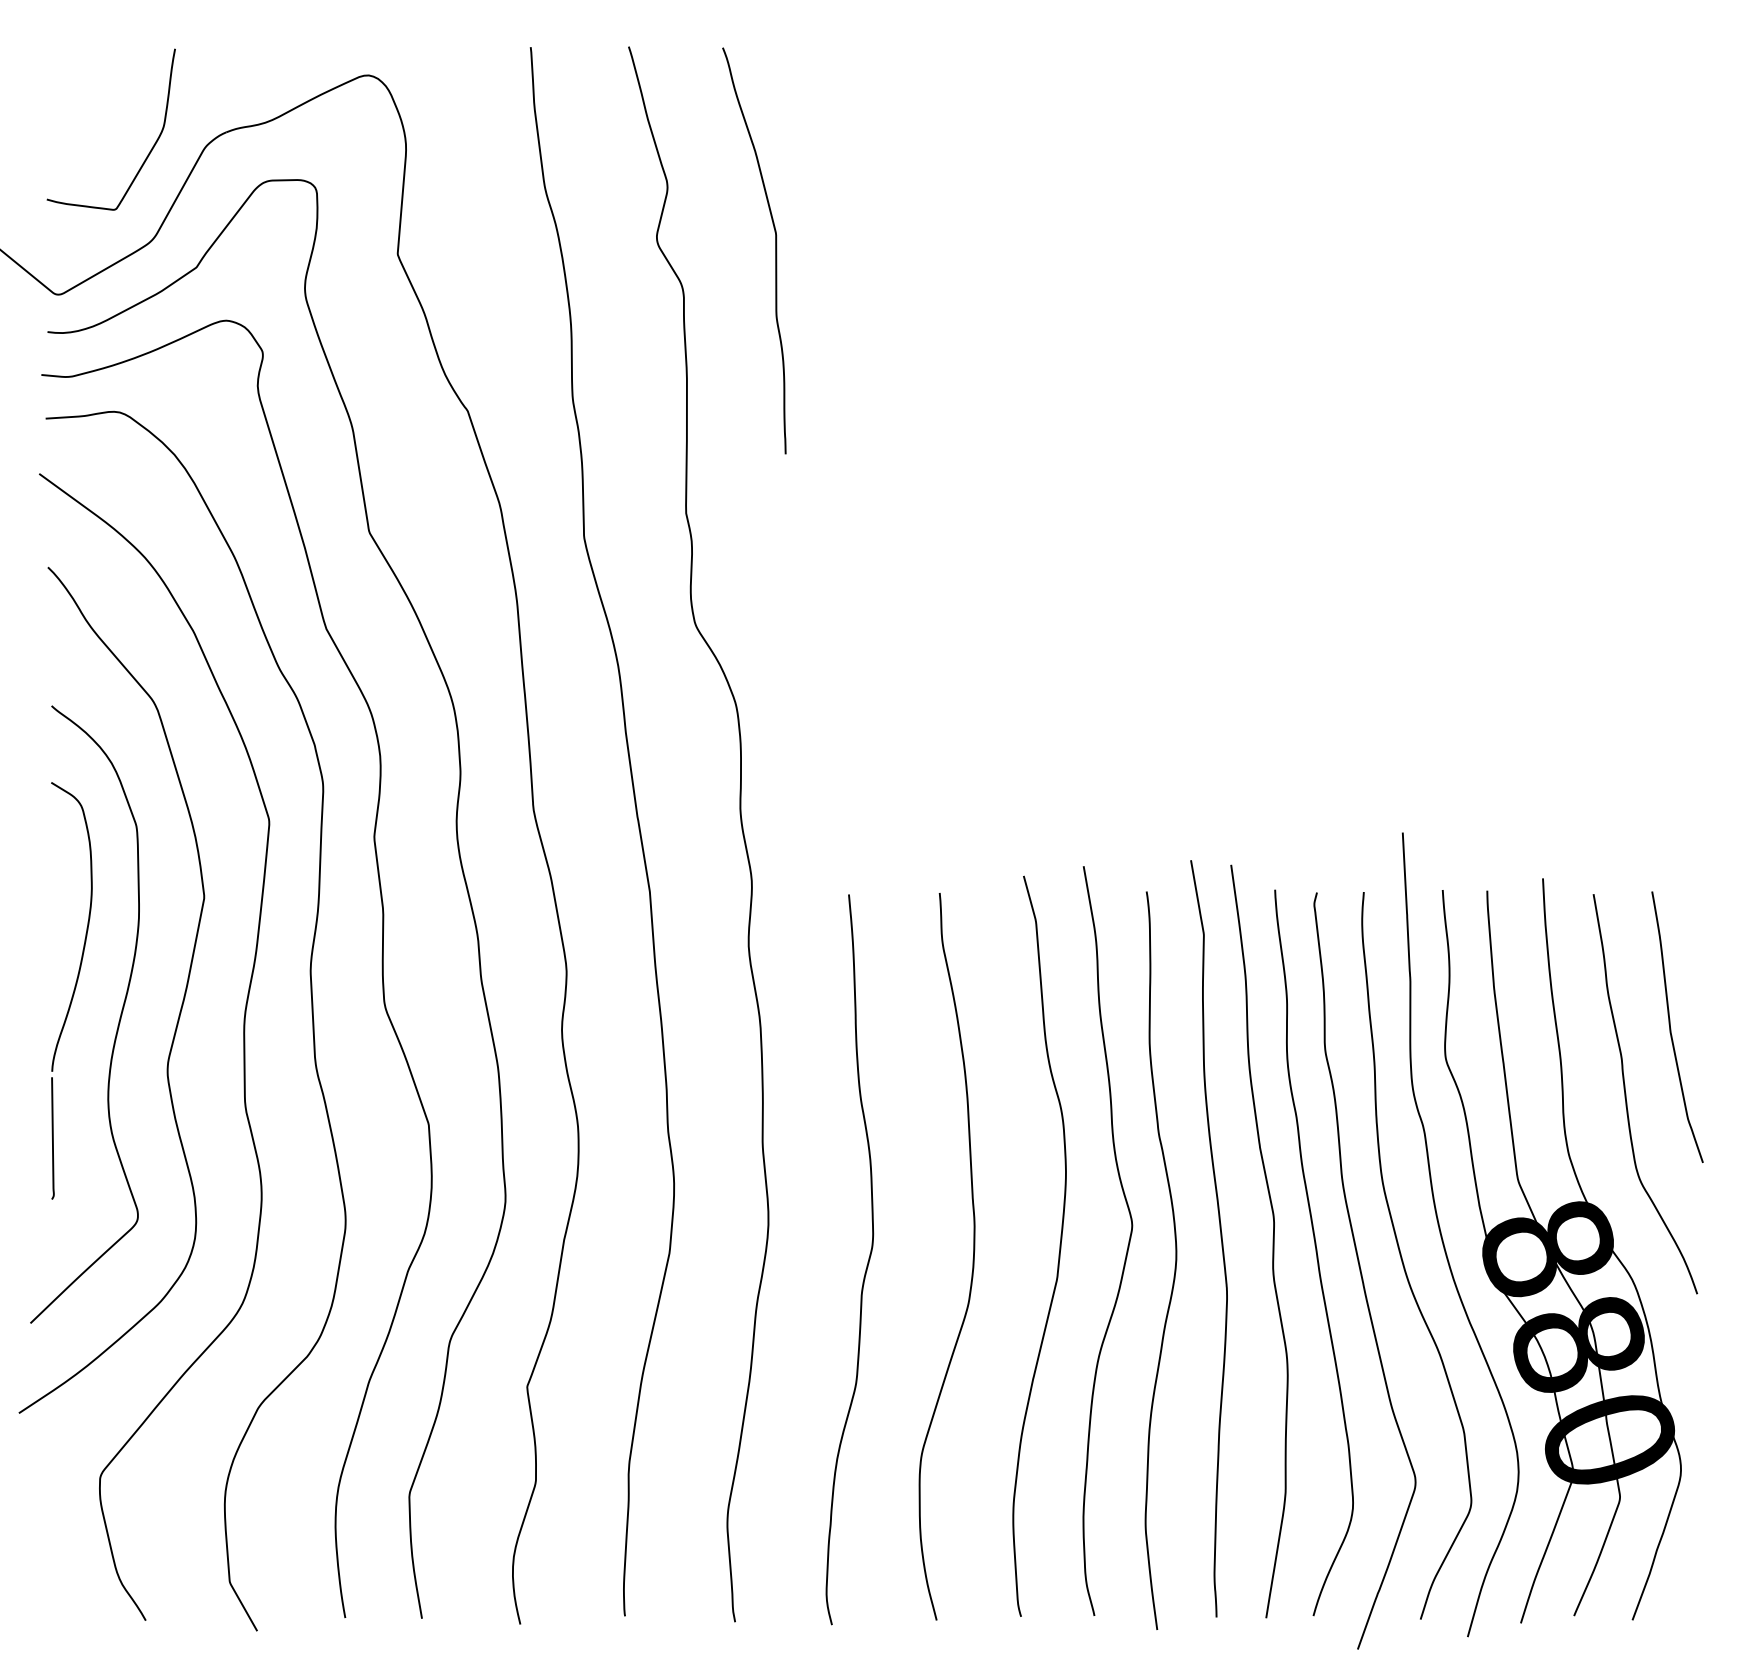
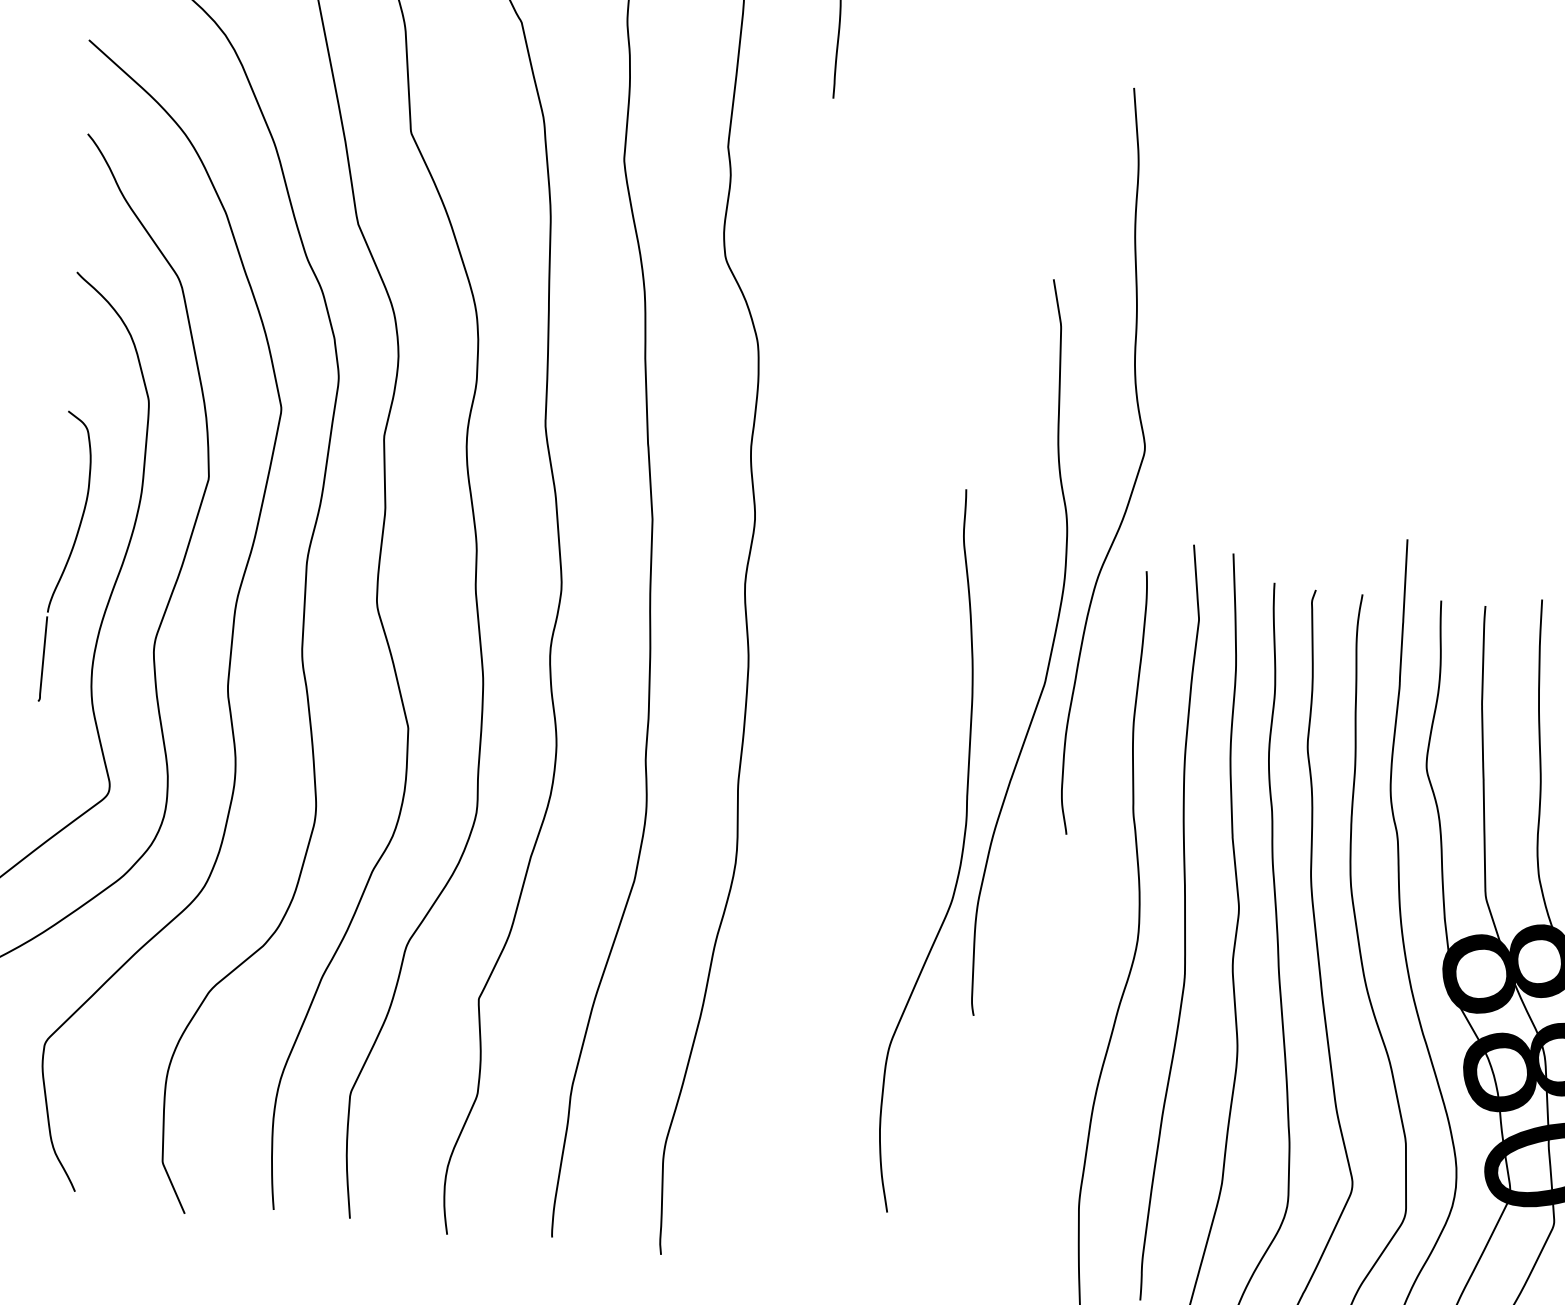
part: (71, 990) -> (67, 557), size x0.7
curve: (1059, 1245) -> (1050, 650), moved
curve: (1127, 1245) -> (1138, 469), moved
curve: (972, 1259) -> (960, 857), moved
curve: (866, 1265) -> (828, 913), removed

